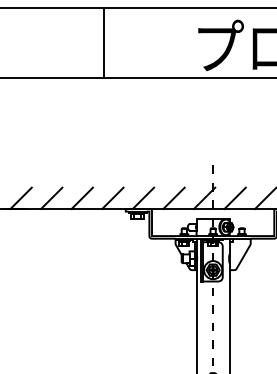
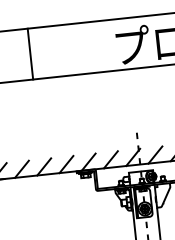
line: (103, 42) -> (30, 53), moved

